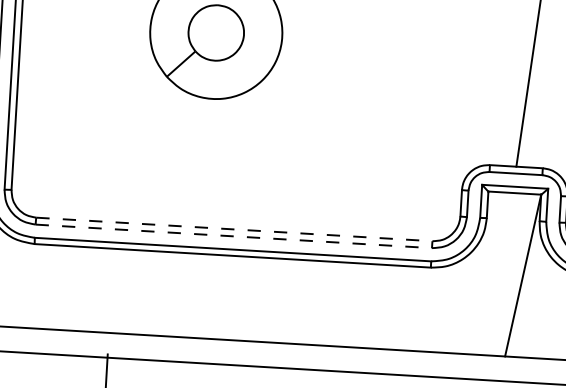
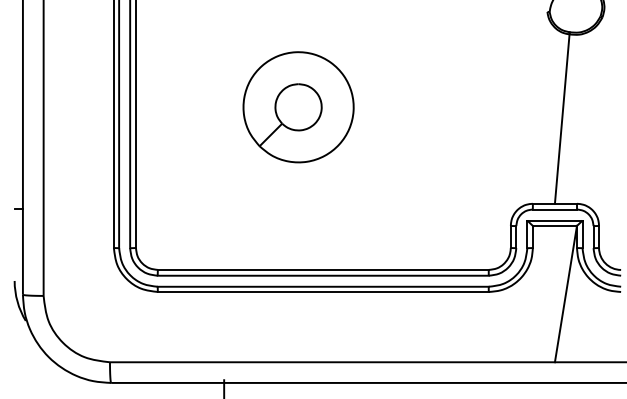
line: (234, 228) -> (323, 269), dashed -> solid
line: (234, 236) -> (323, 275), dashed -> solid

